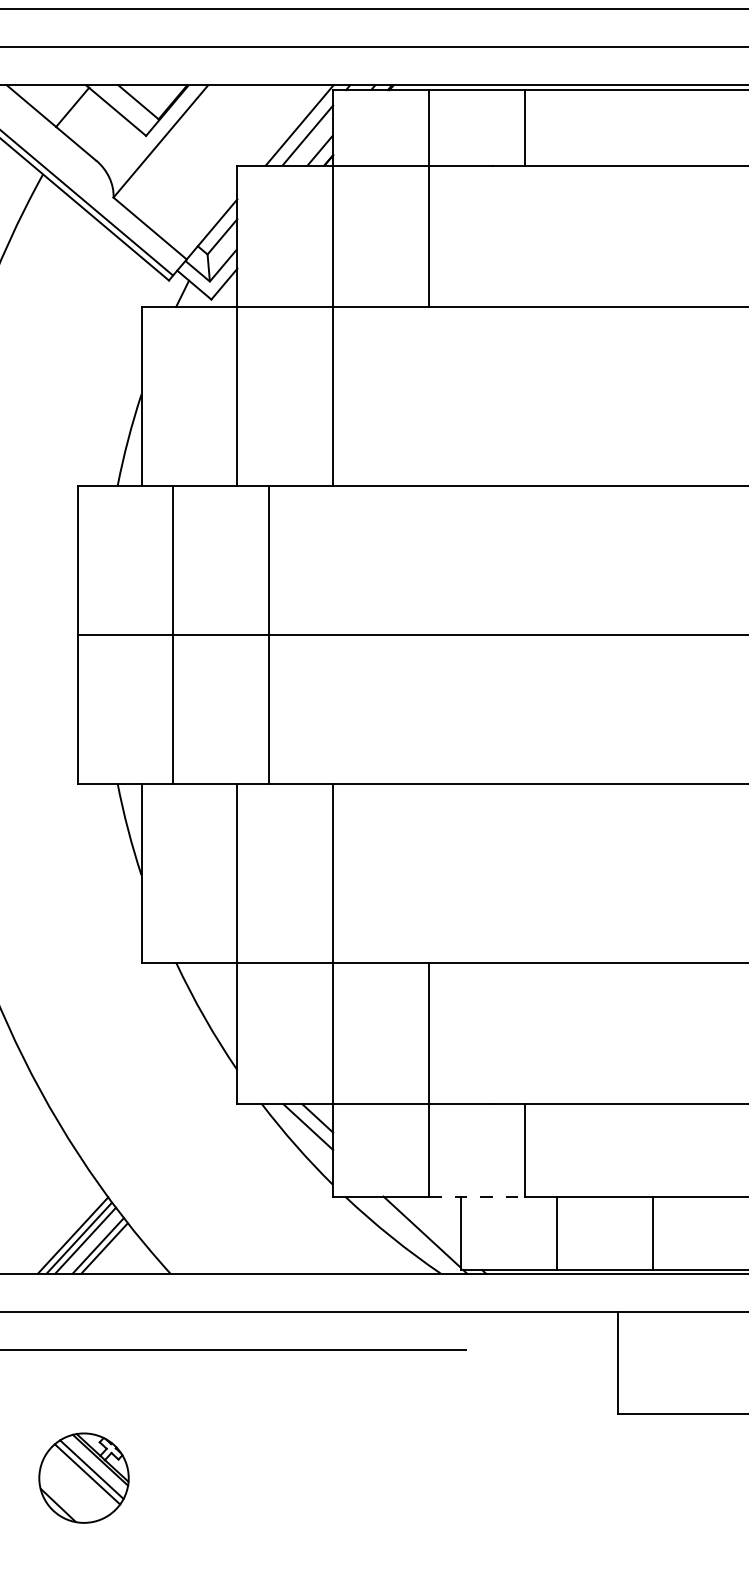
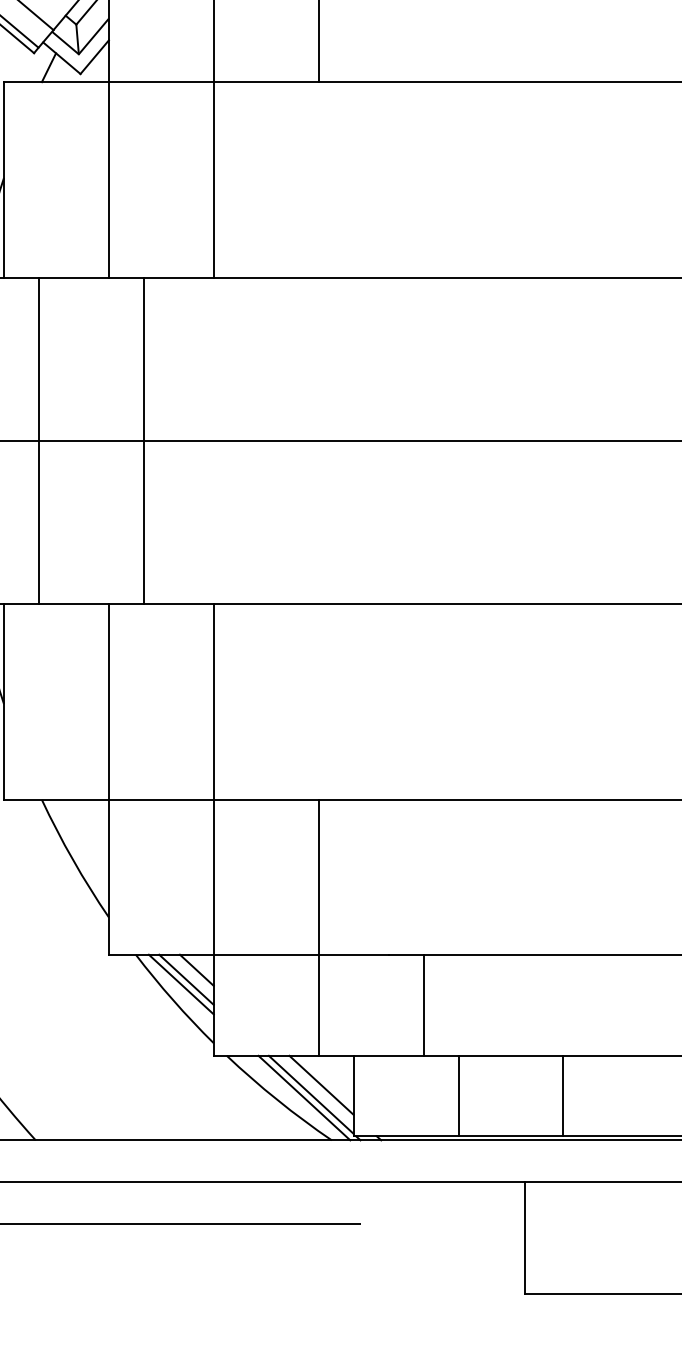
line: (303, 1131) -> (181, 984), added
line: (476, 1196) -> (370, 1055), dashed -> solid
line: (431, 1223) -> (321, 1085), added
line: (415, 1234) -> (303, 1097), added

